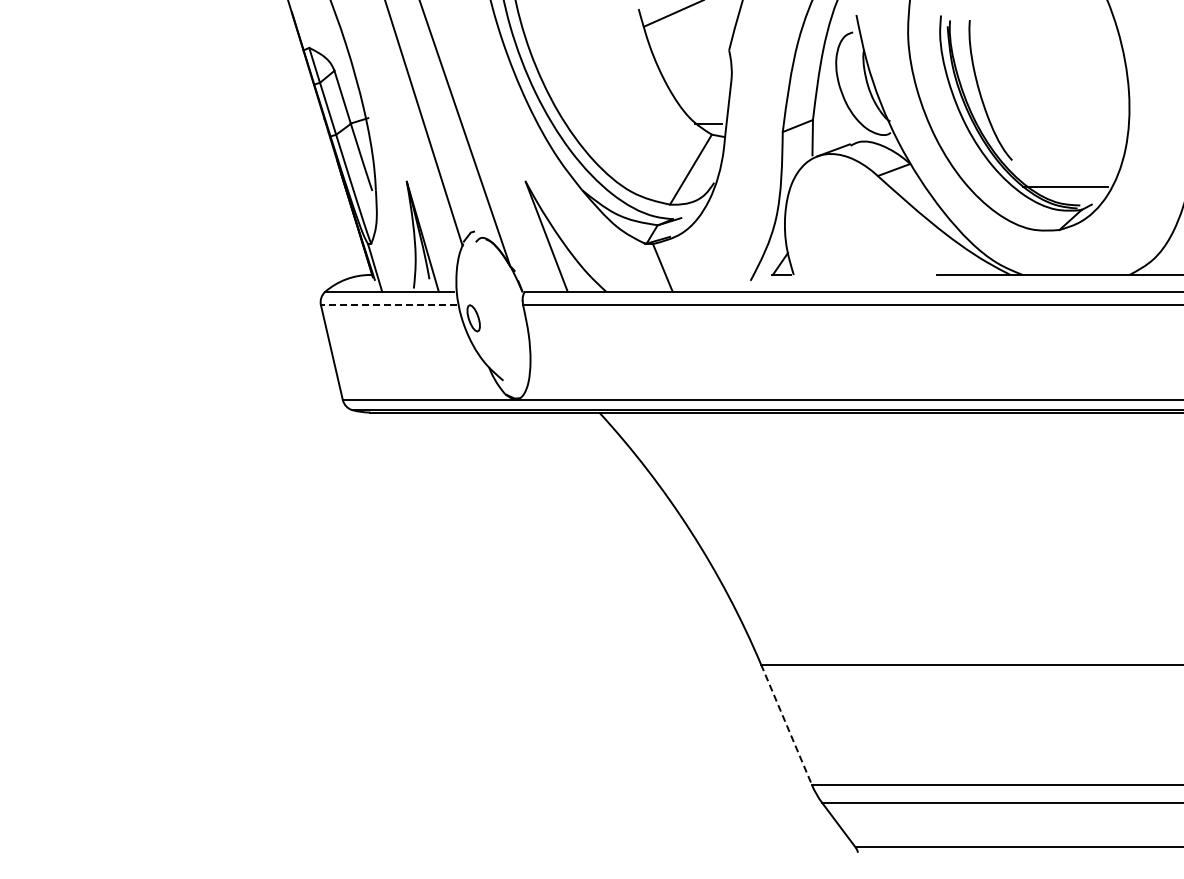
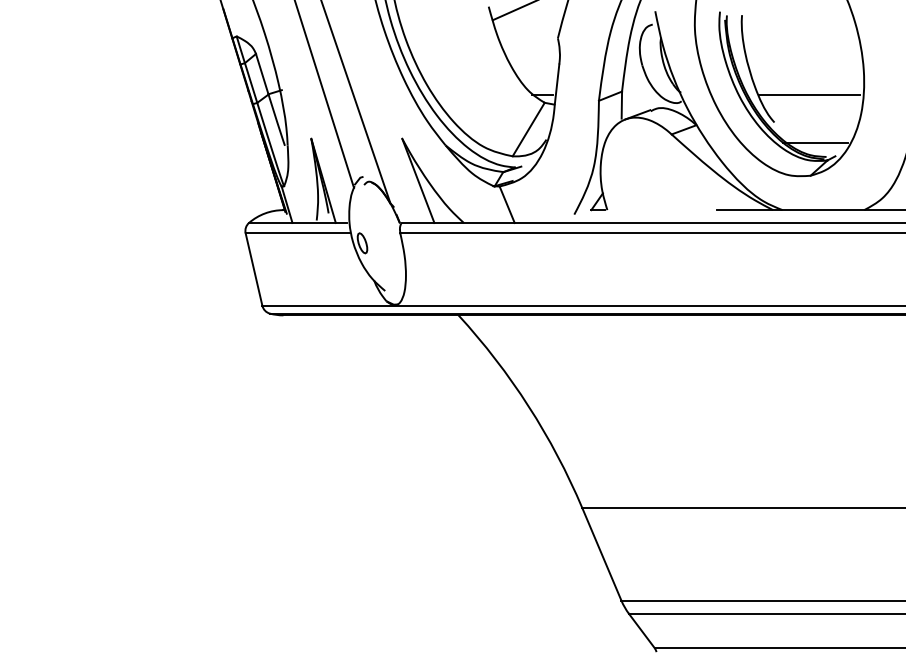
line: (1057, 124) -> (809, 95), added
line: (388, 305) -> (297, 233), dashed -> solid
line: (786, 725) -> (601, 554), dashed -> solid

